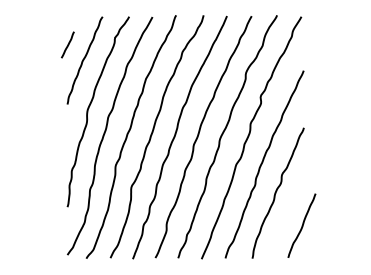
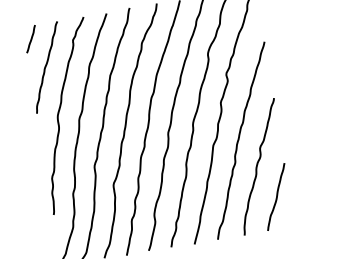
line: (67, 44) -> (30, 38), moved
curve: (301, 225) -> (275, 196), moved

